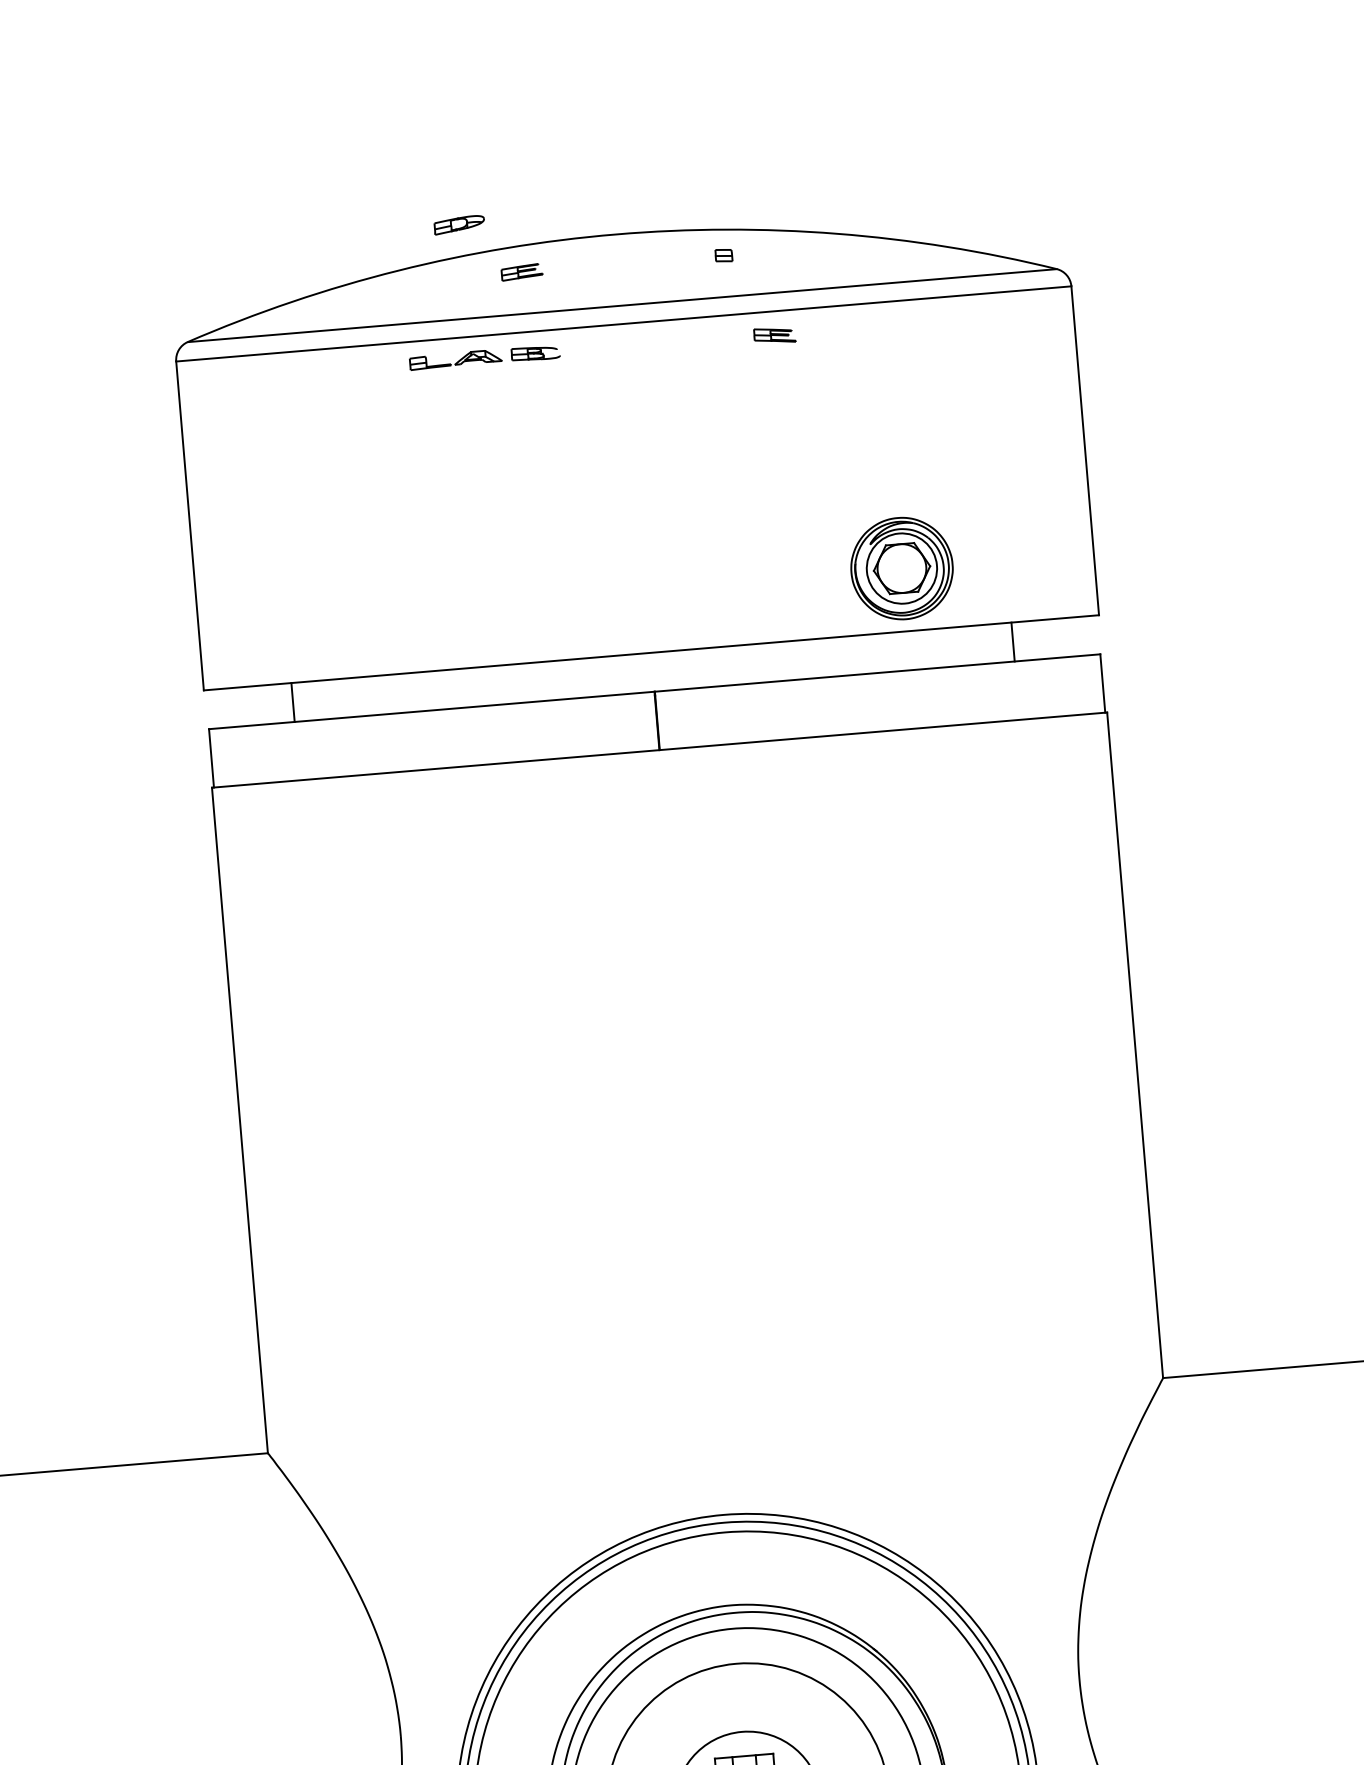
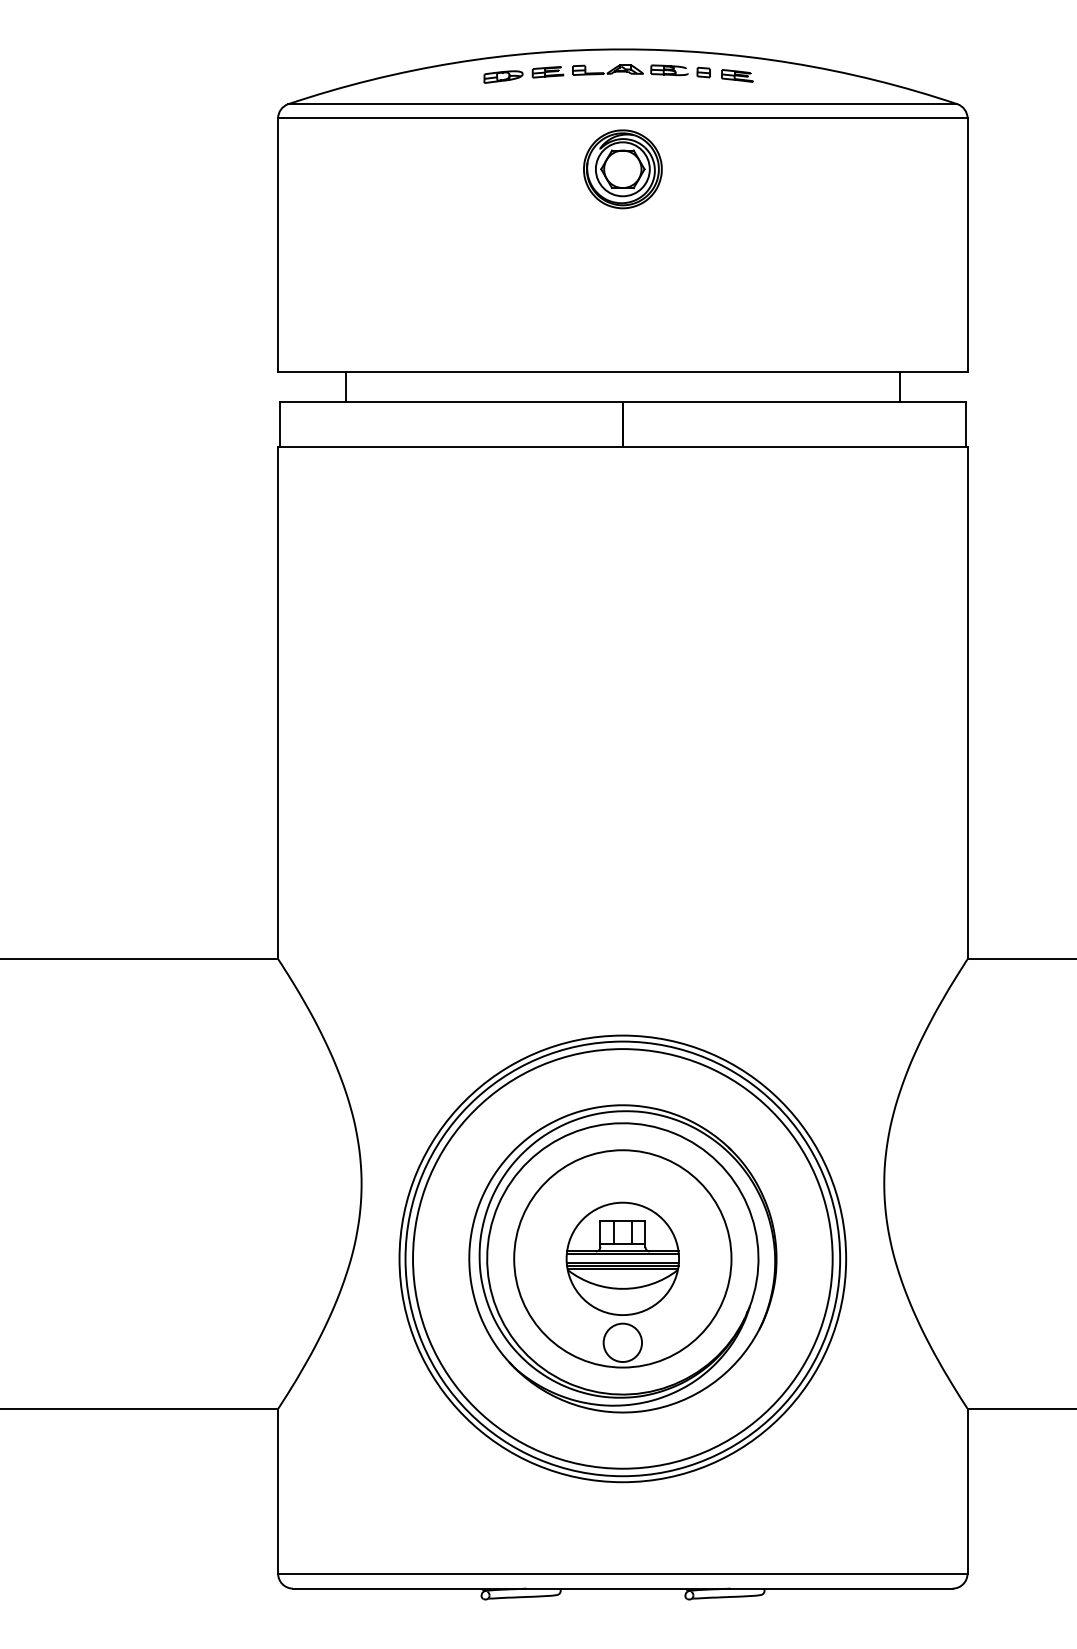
part: (459, 224) -> (503, 76), moved
part: (774, 334) -> (737, 75), moved
part: (485, 358) -> (630, 70), moved
part: (901, 568) -> (622, 169), moved

